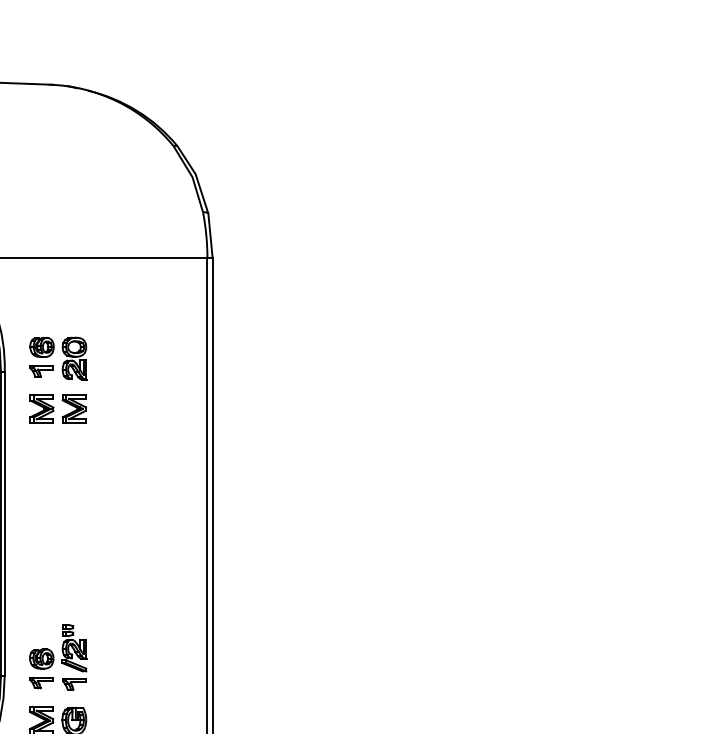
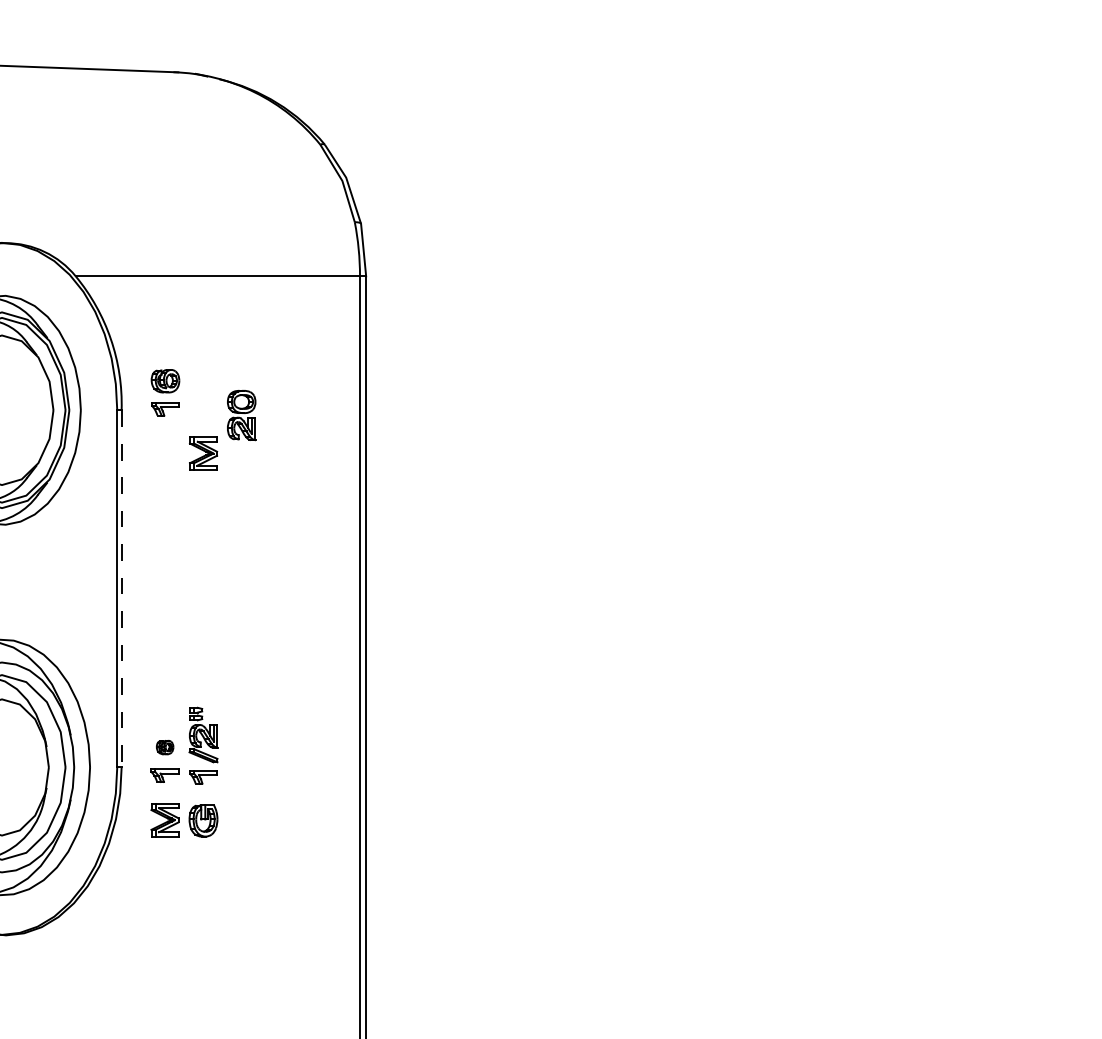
part: (74, 358) -> (241, 415), moved
part: (41, 408) -> (164, 453), removed
line: (4, 523) -> (121, 588), solid -> dashed
part: (41, 658) -> (164, 747), size x0.6

